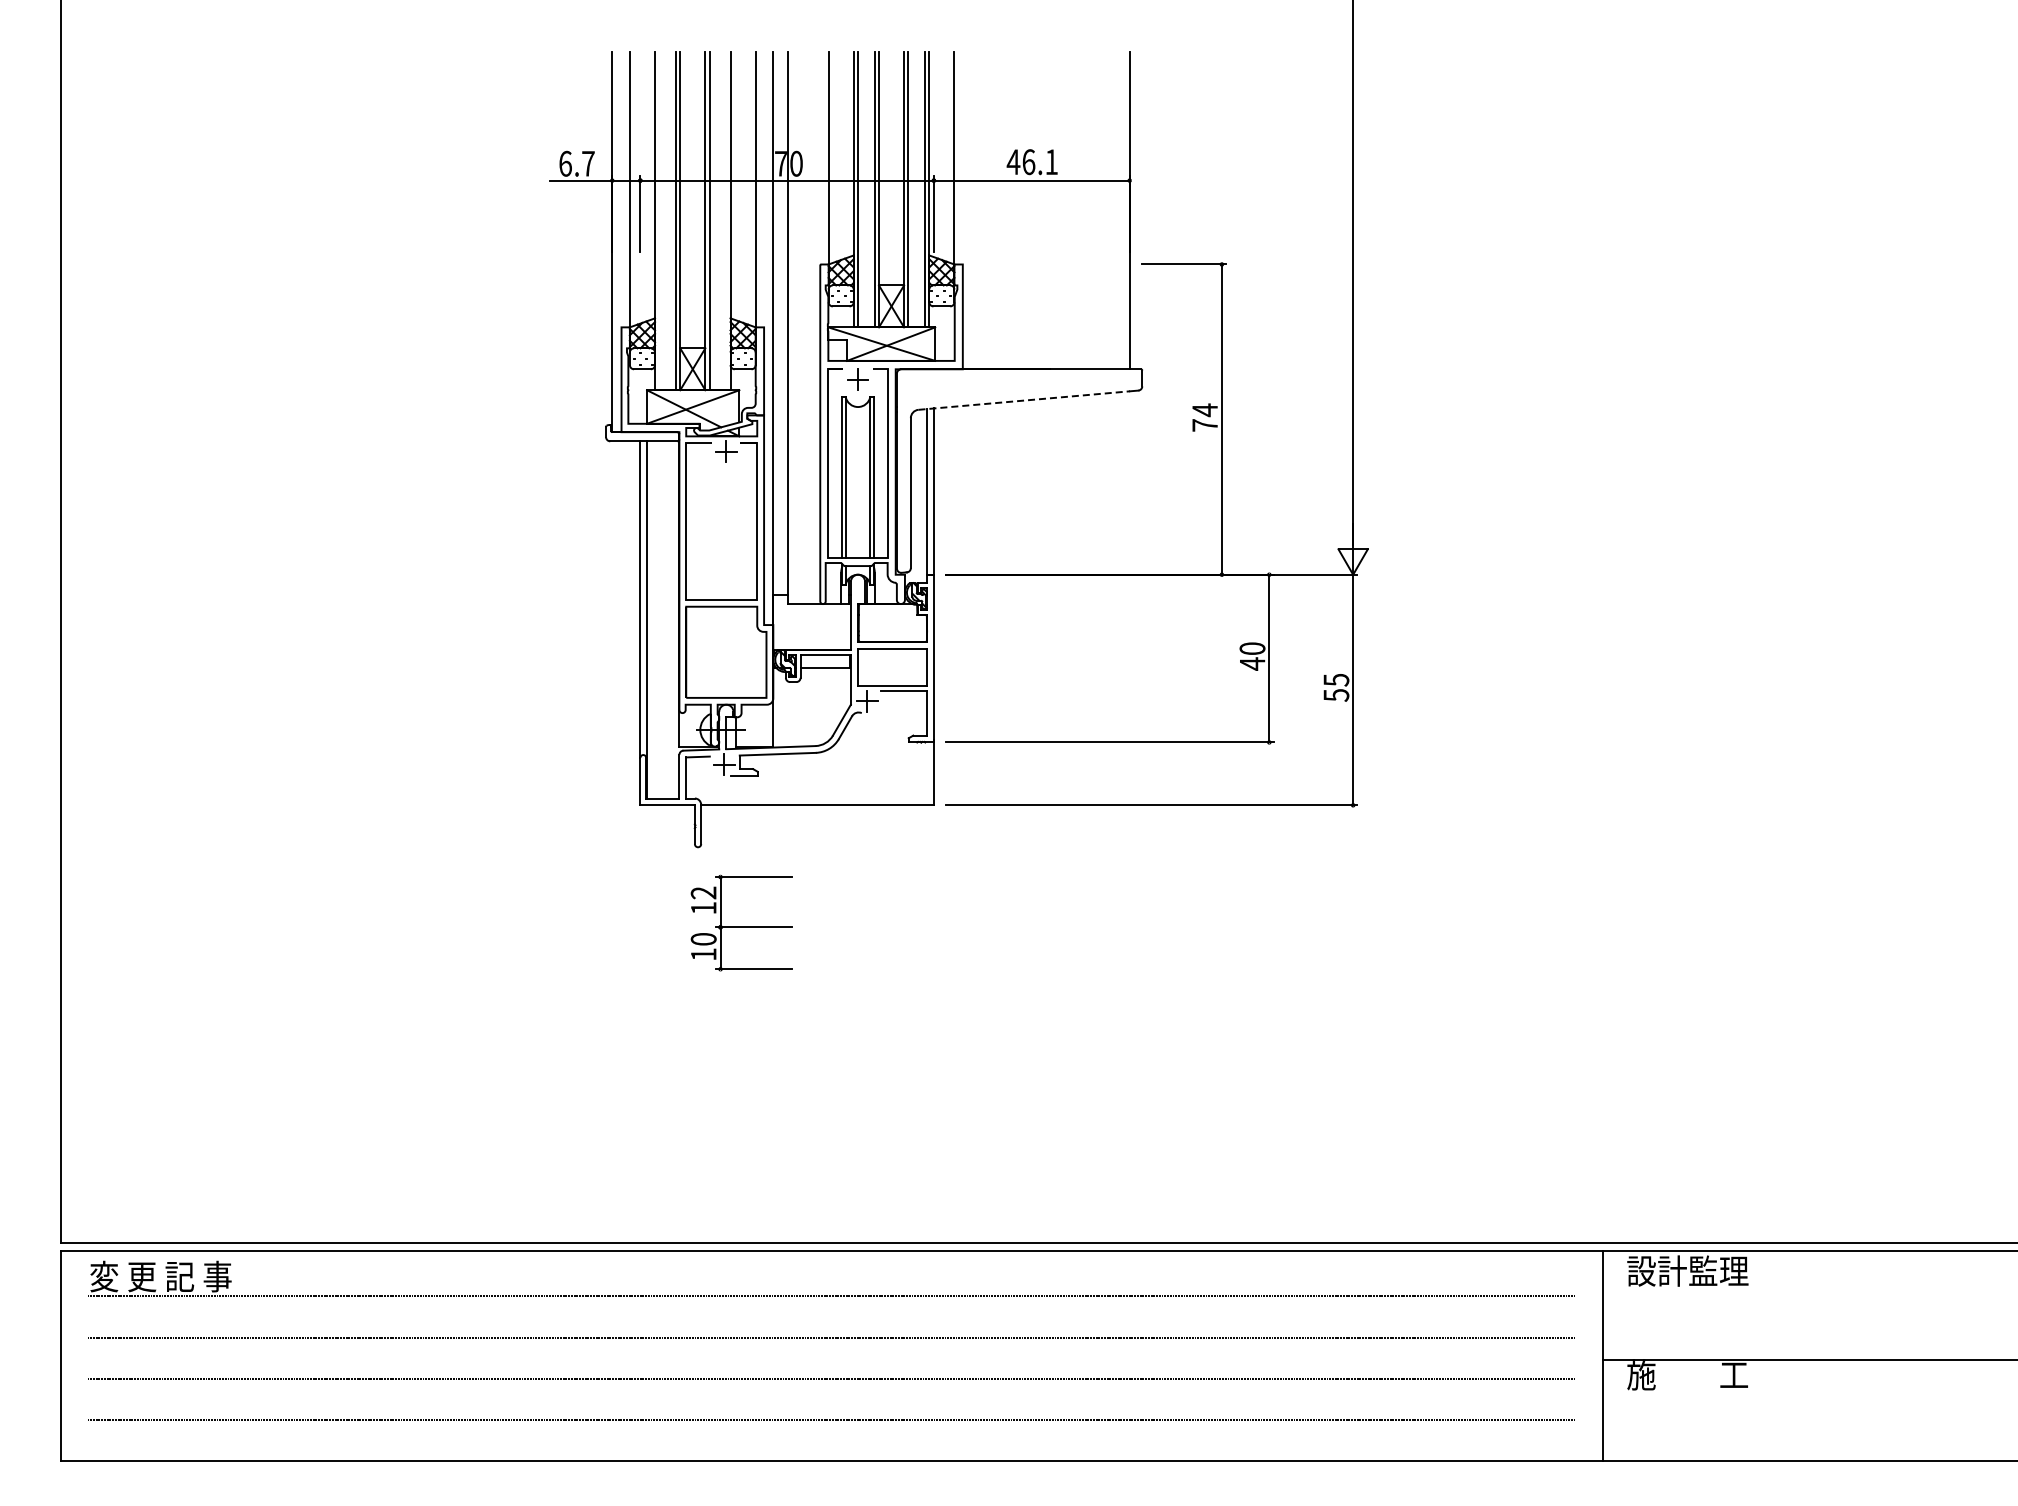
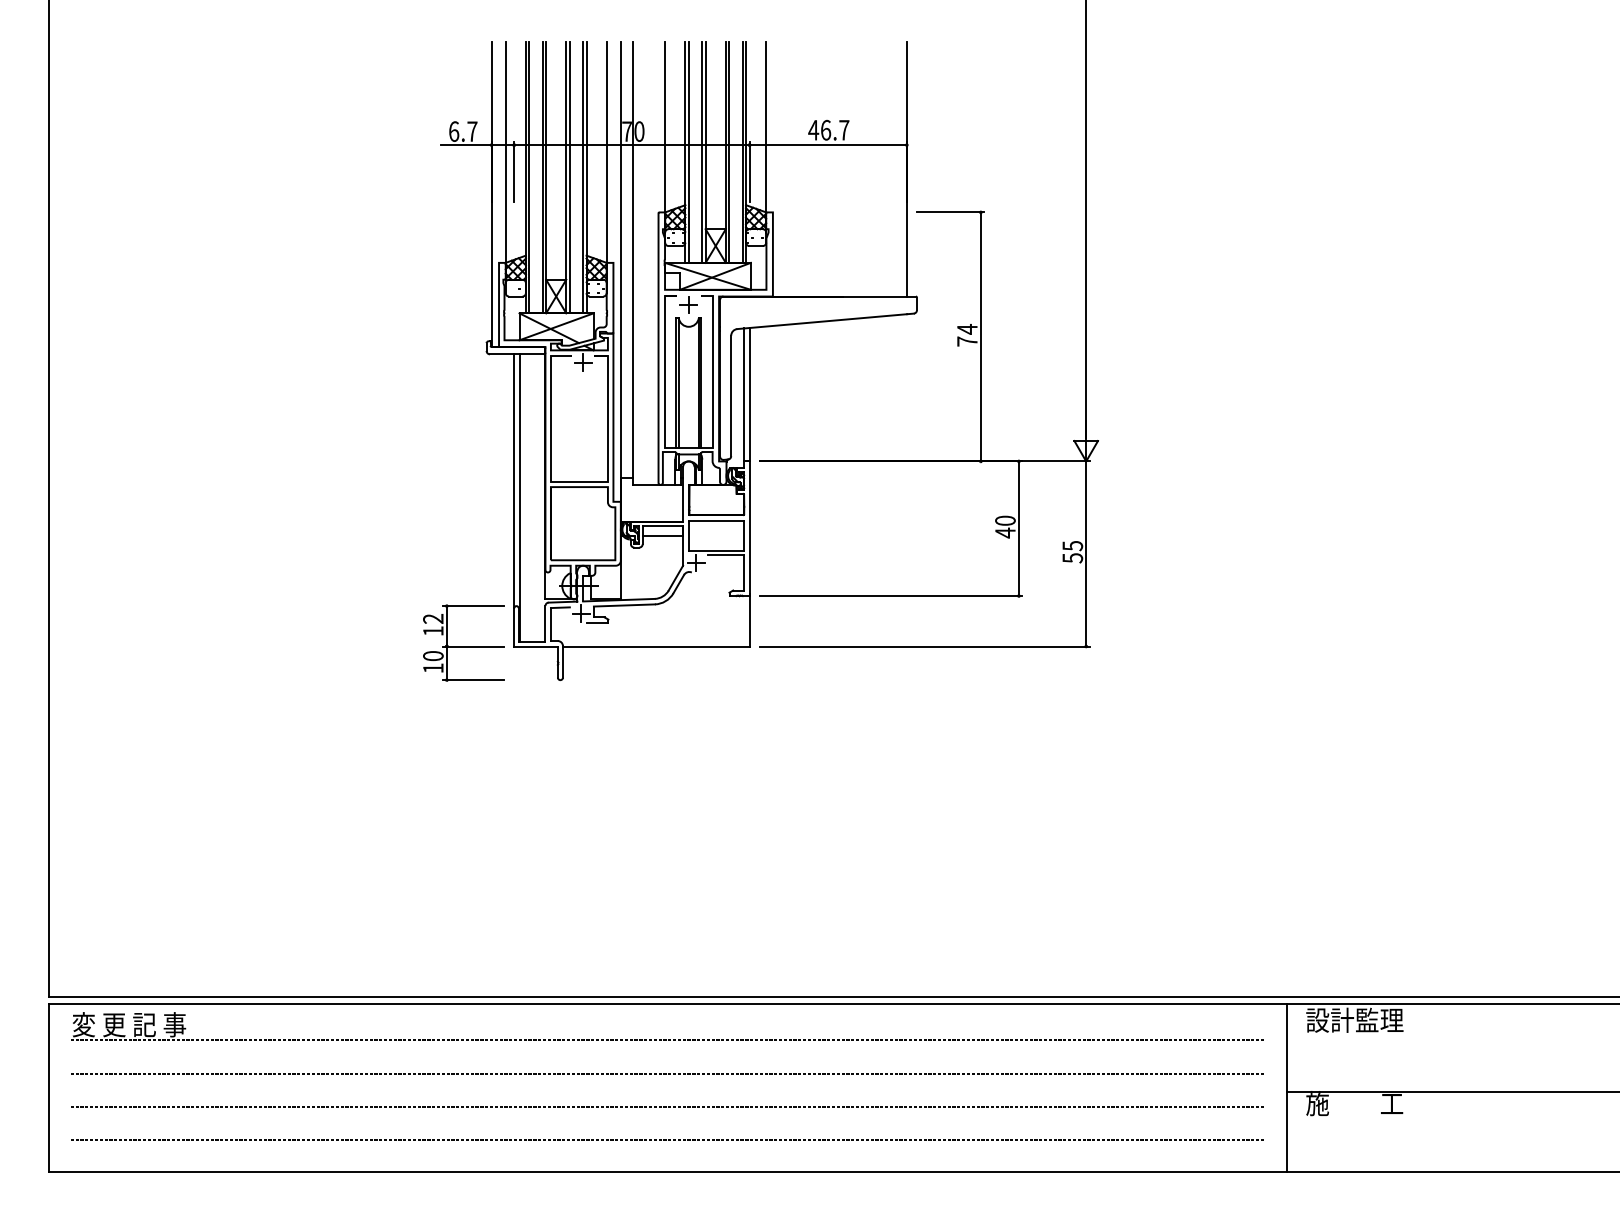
text: (1051, 161) -> (844, 129), 46.1 -> 46.7
line: (659, 220) -> (529, 177), added
line: (726, 220) -> (583, 177), added
line: (1024, 400) -> (822, 321), dashed -> solid
part: (741, 922) -> (463, 642), moved

